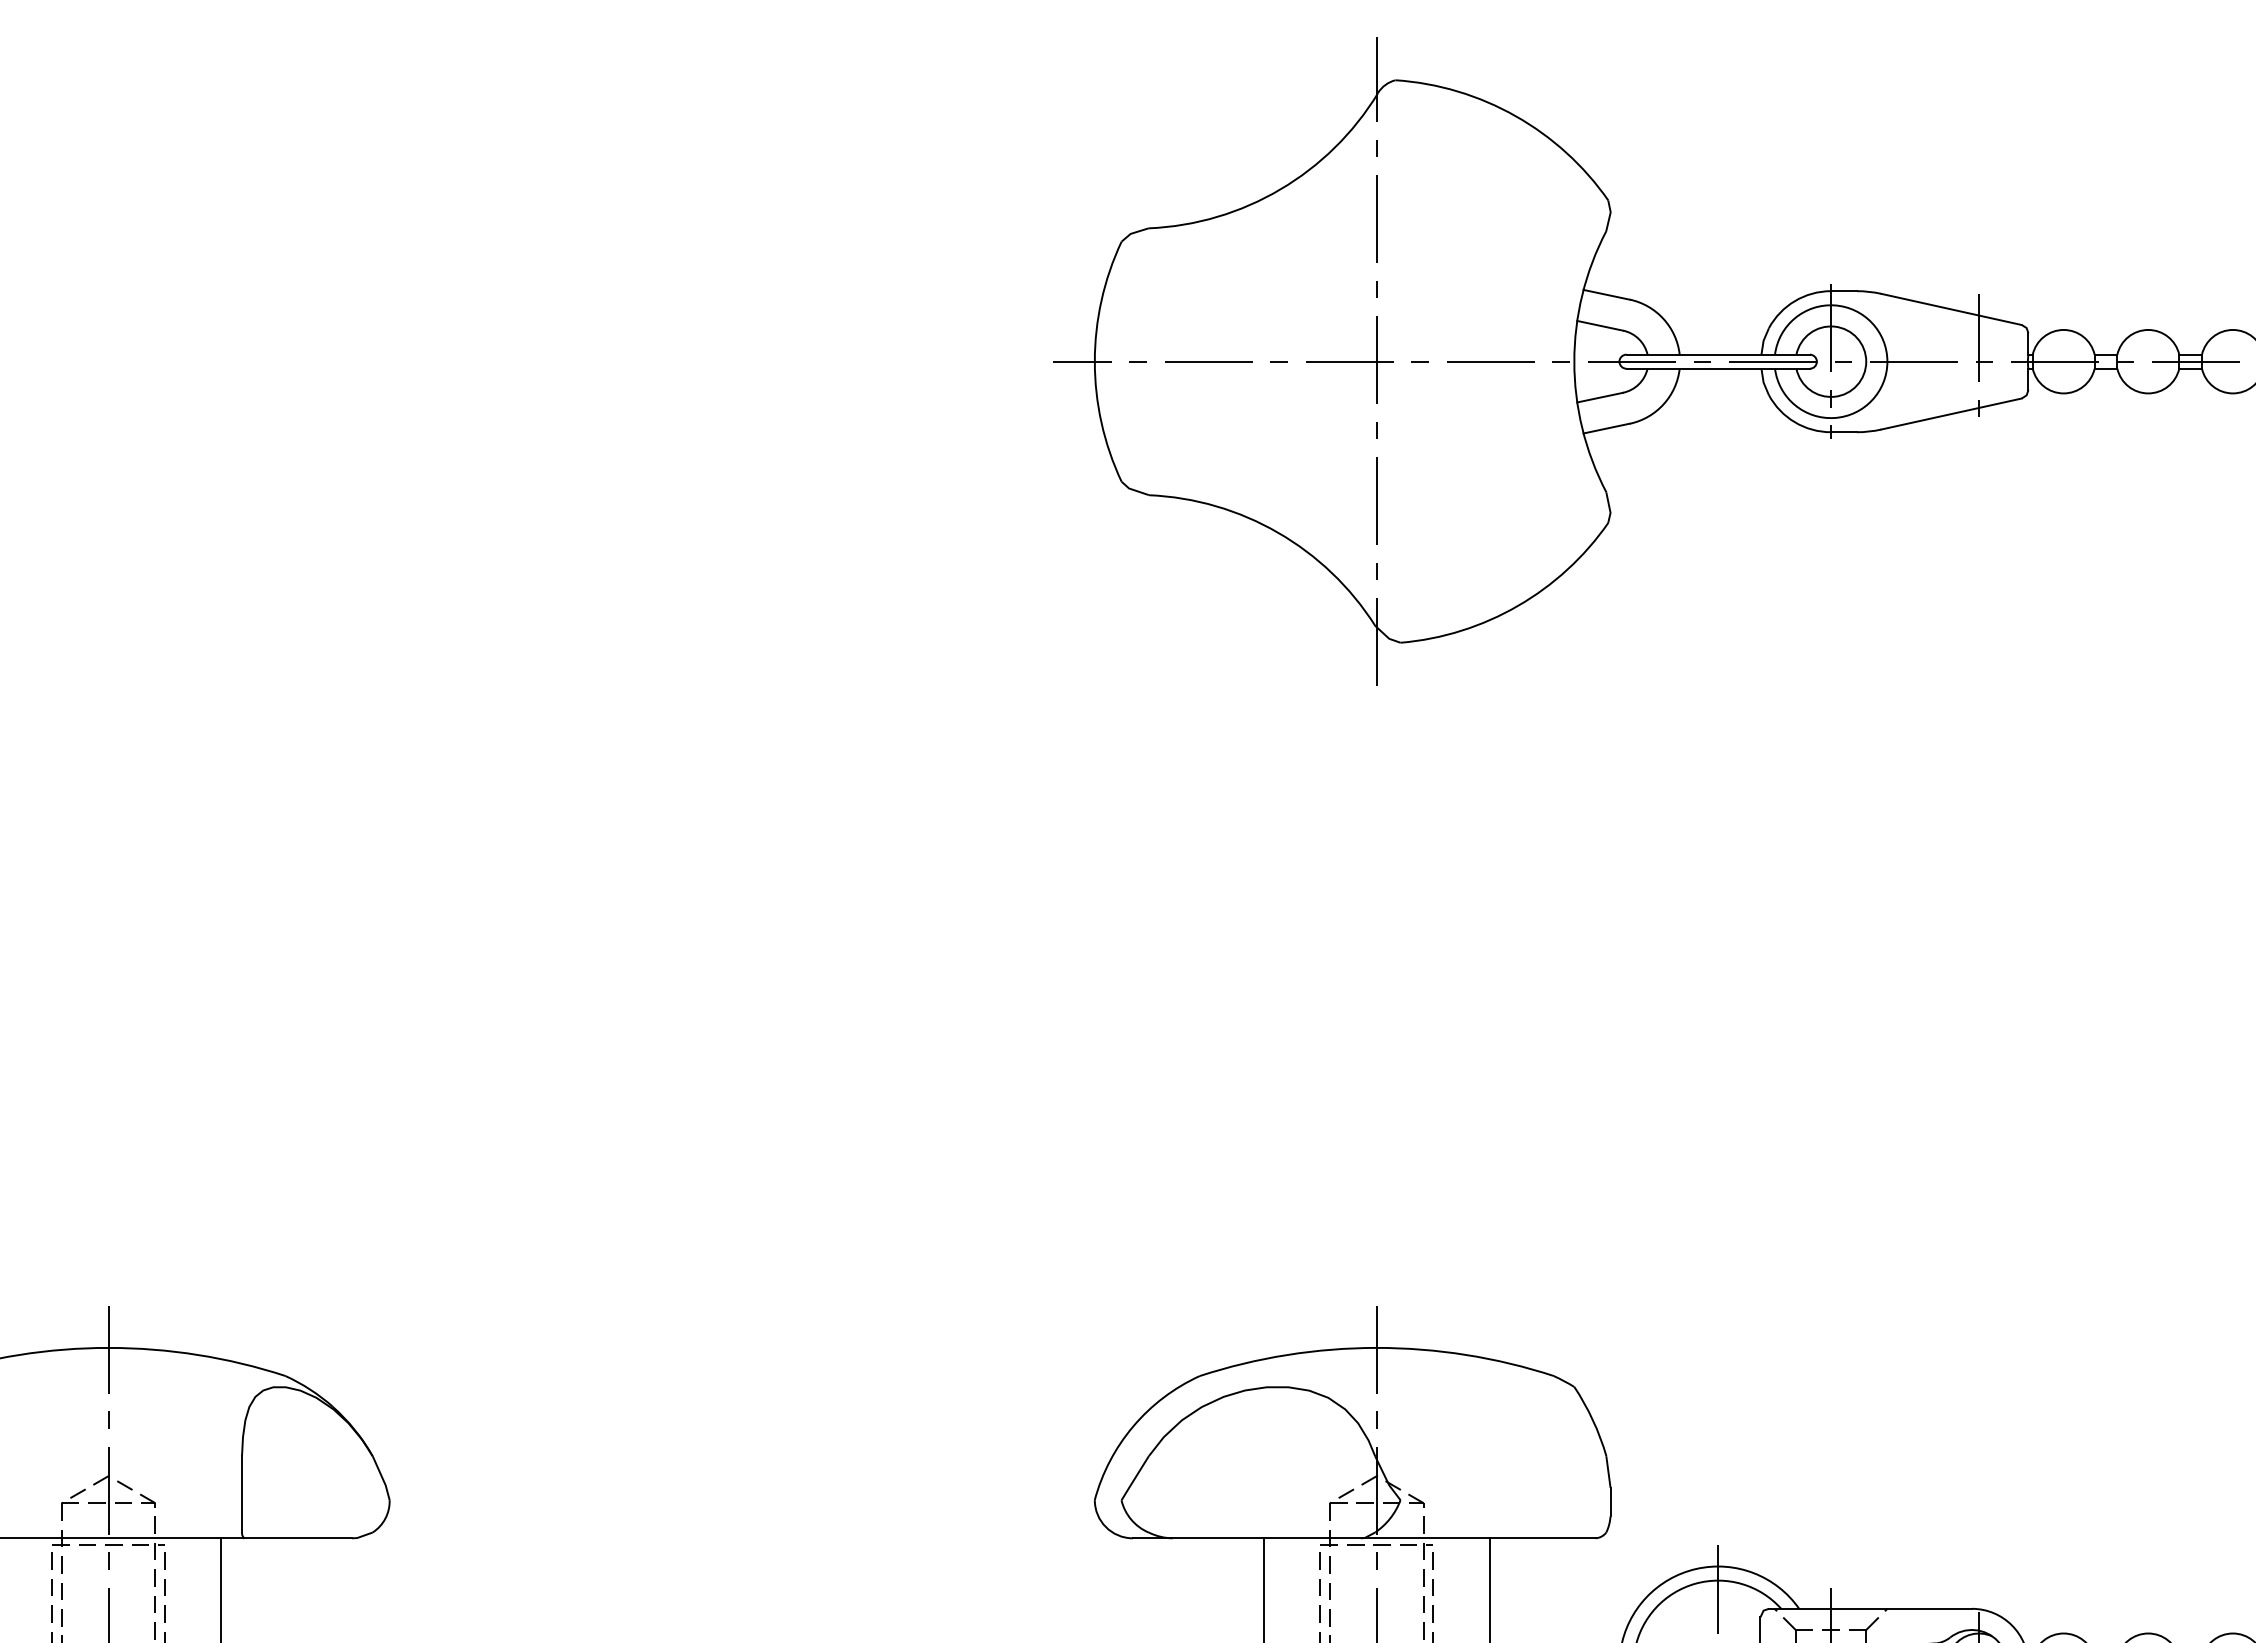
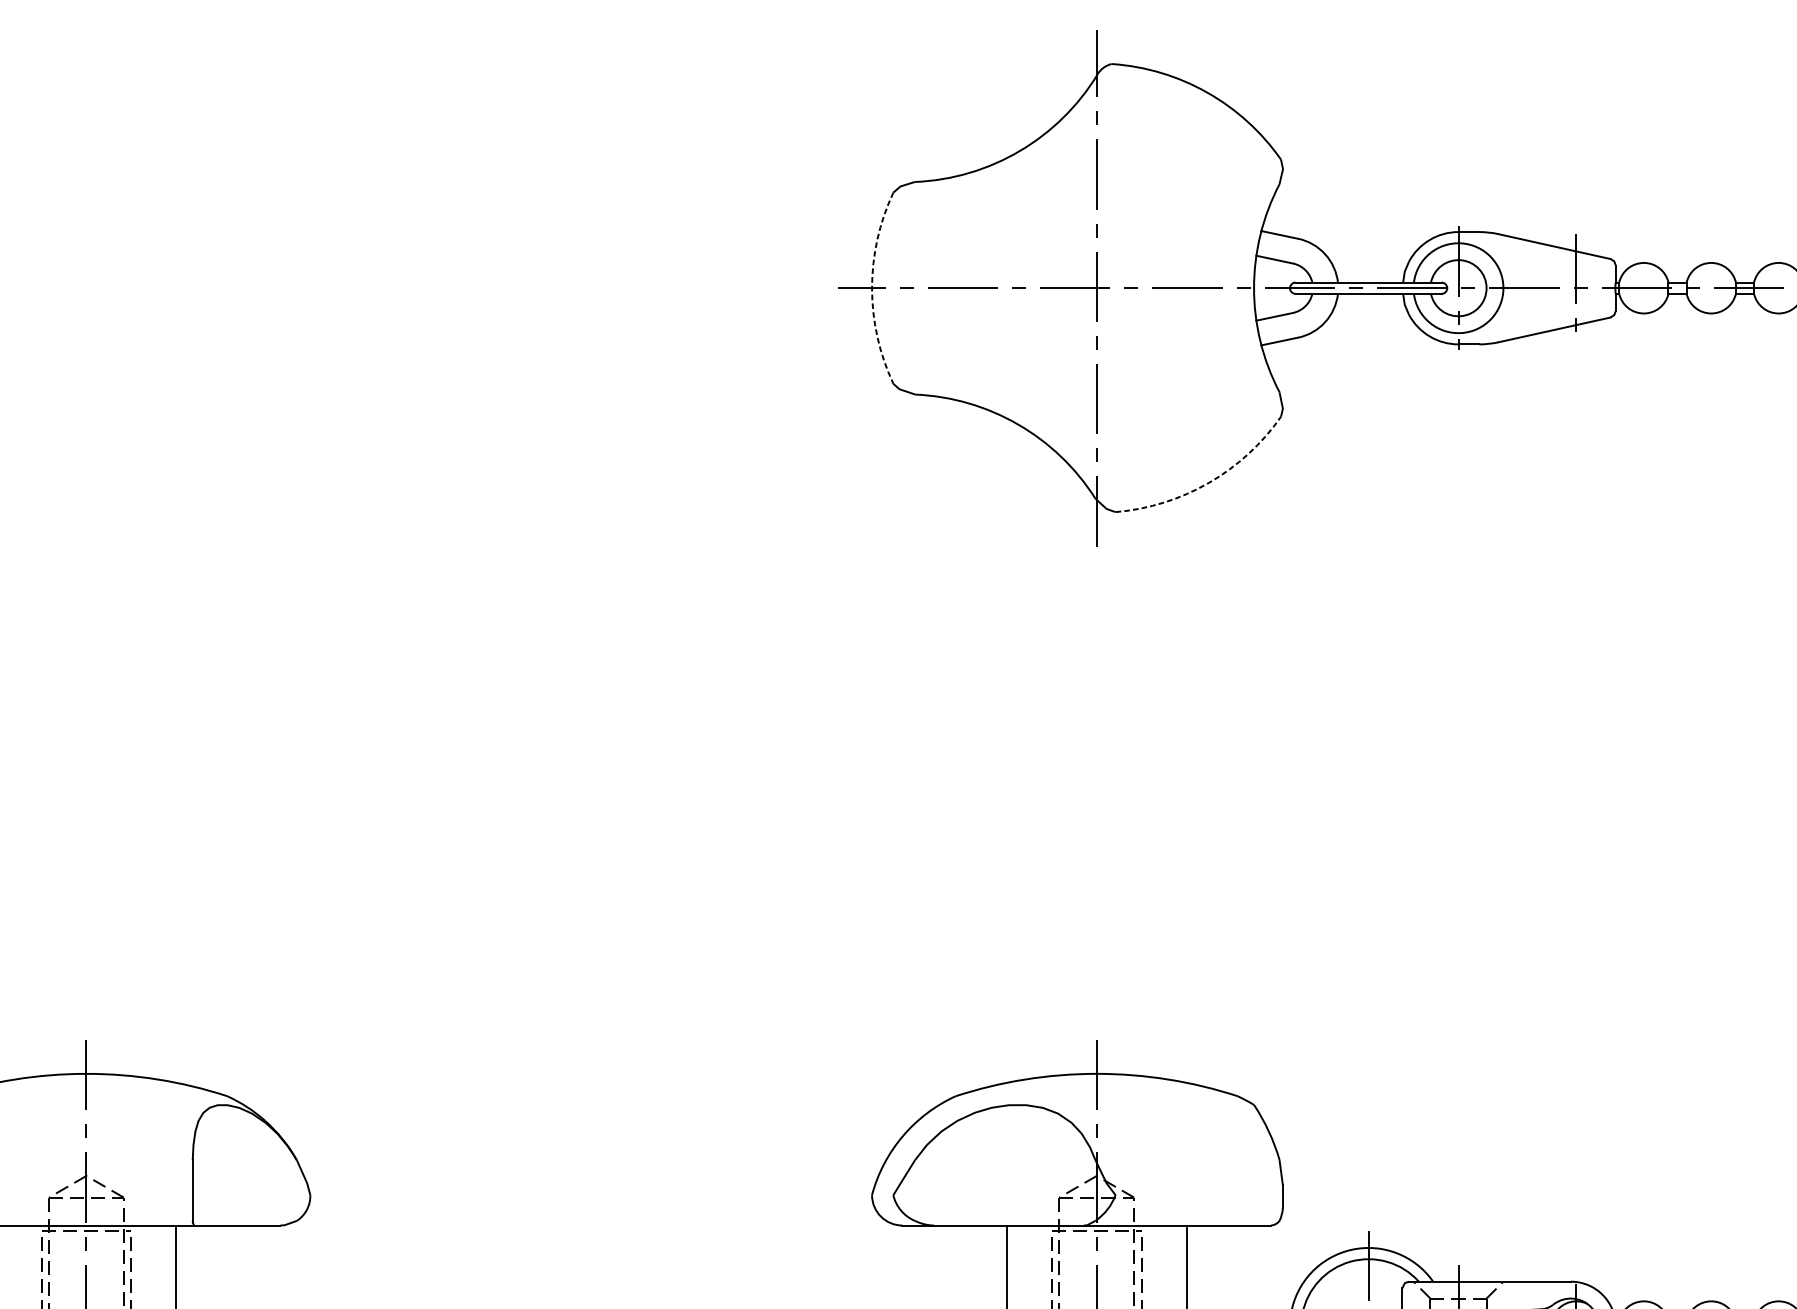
arc: (1094, 361) -> (871, 288), solid -> dashed
arc: (1517, 605) -> (1208, 482), solid -> dashed

